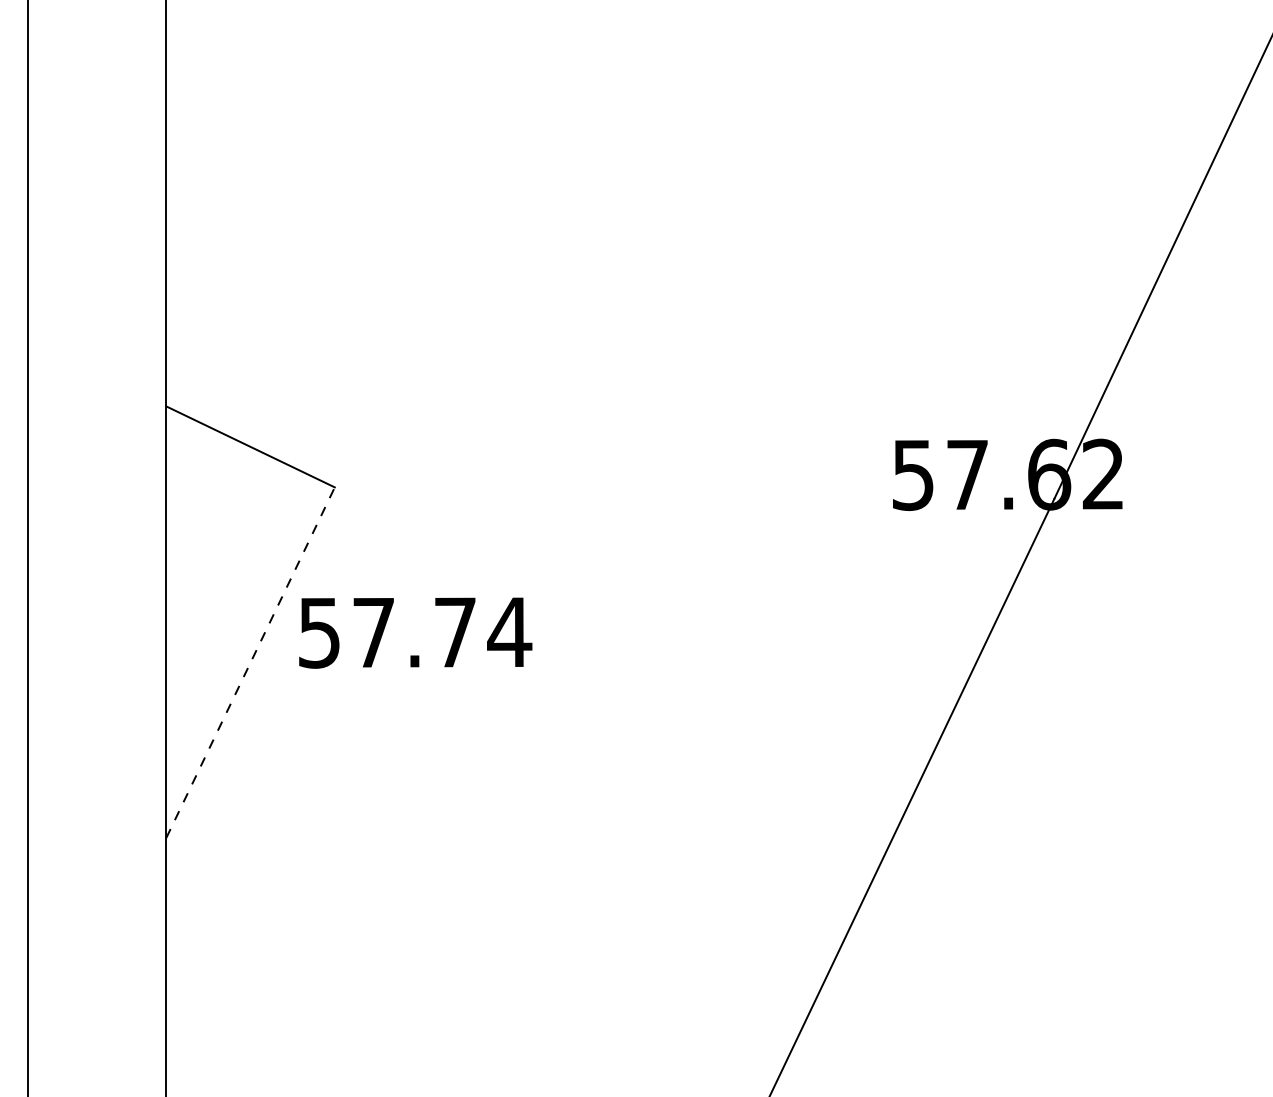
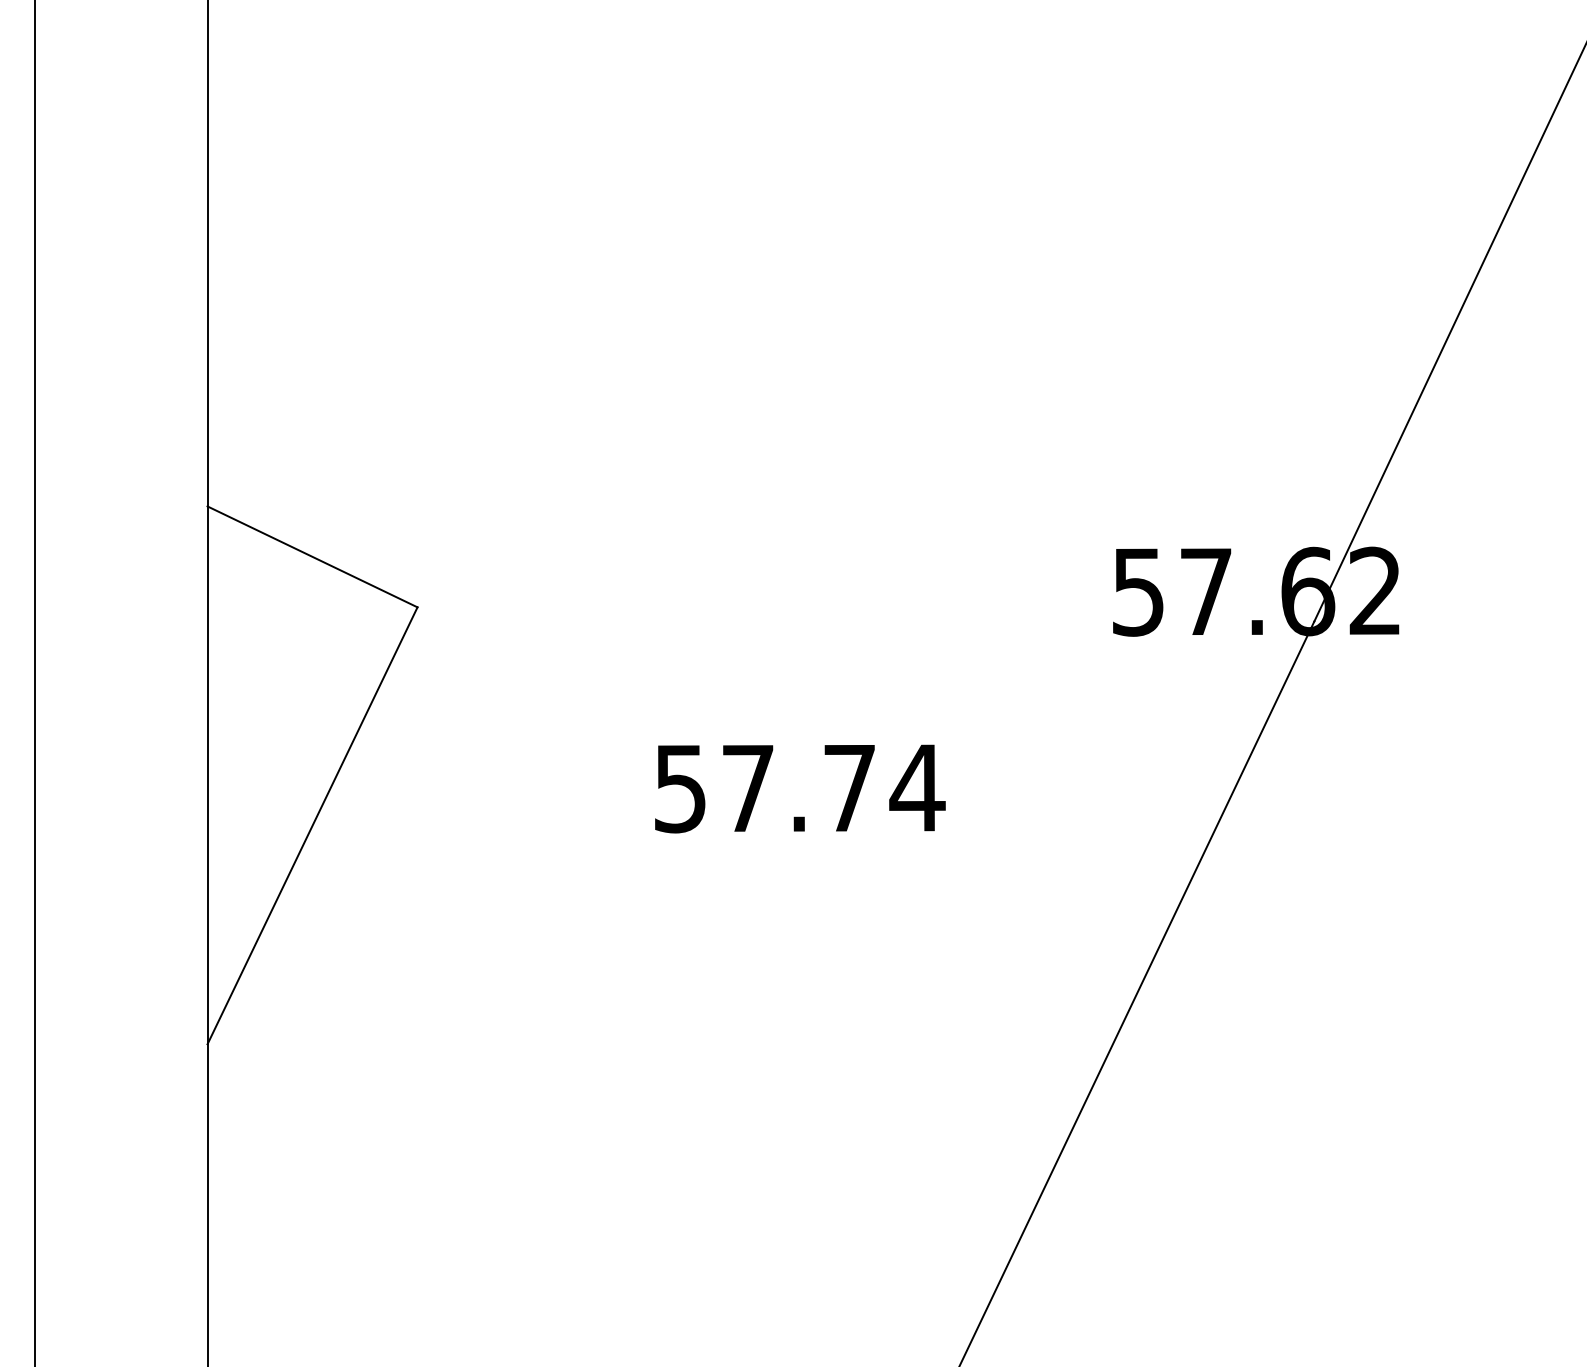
text: (415, 632) -> (800, 788), moved
line: (250, 662) -> (312, 825), dashed -> solid

